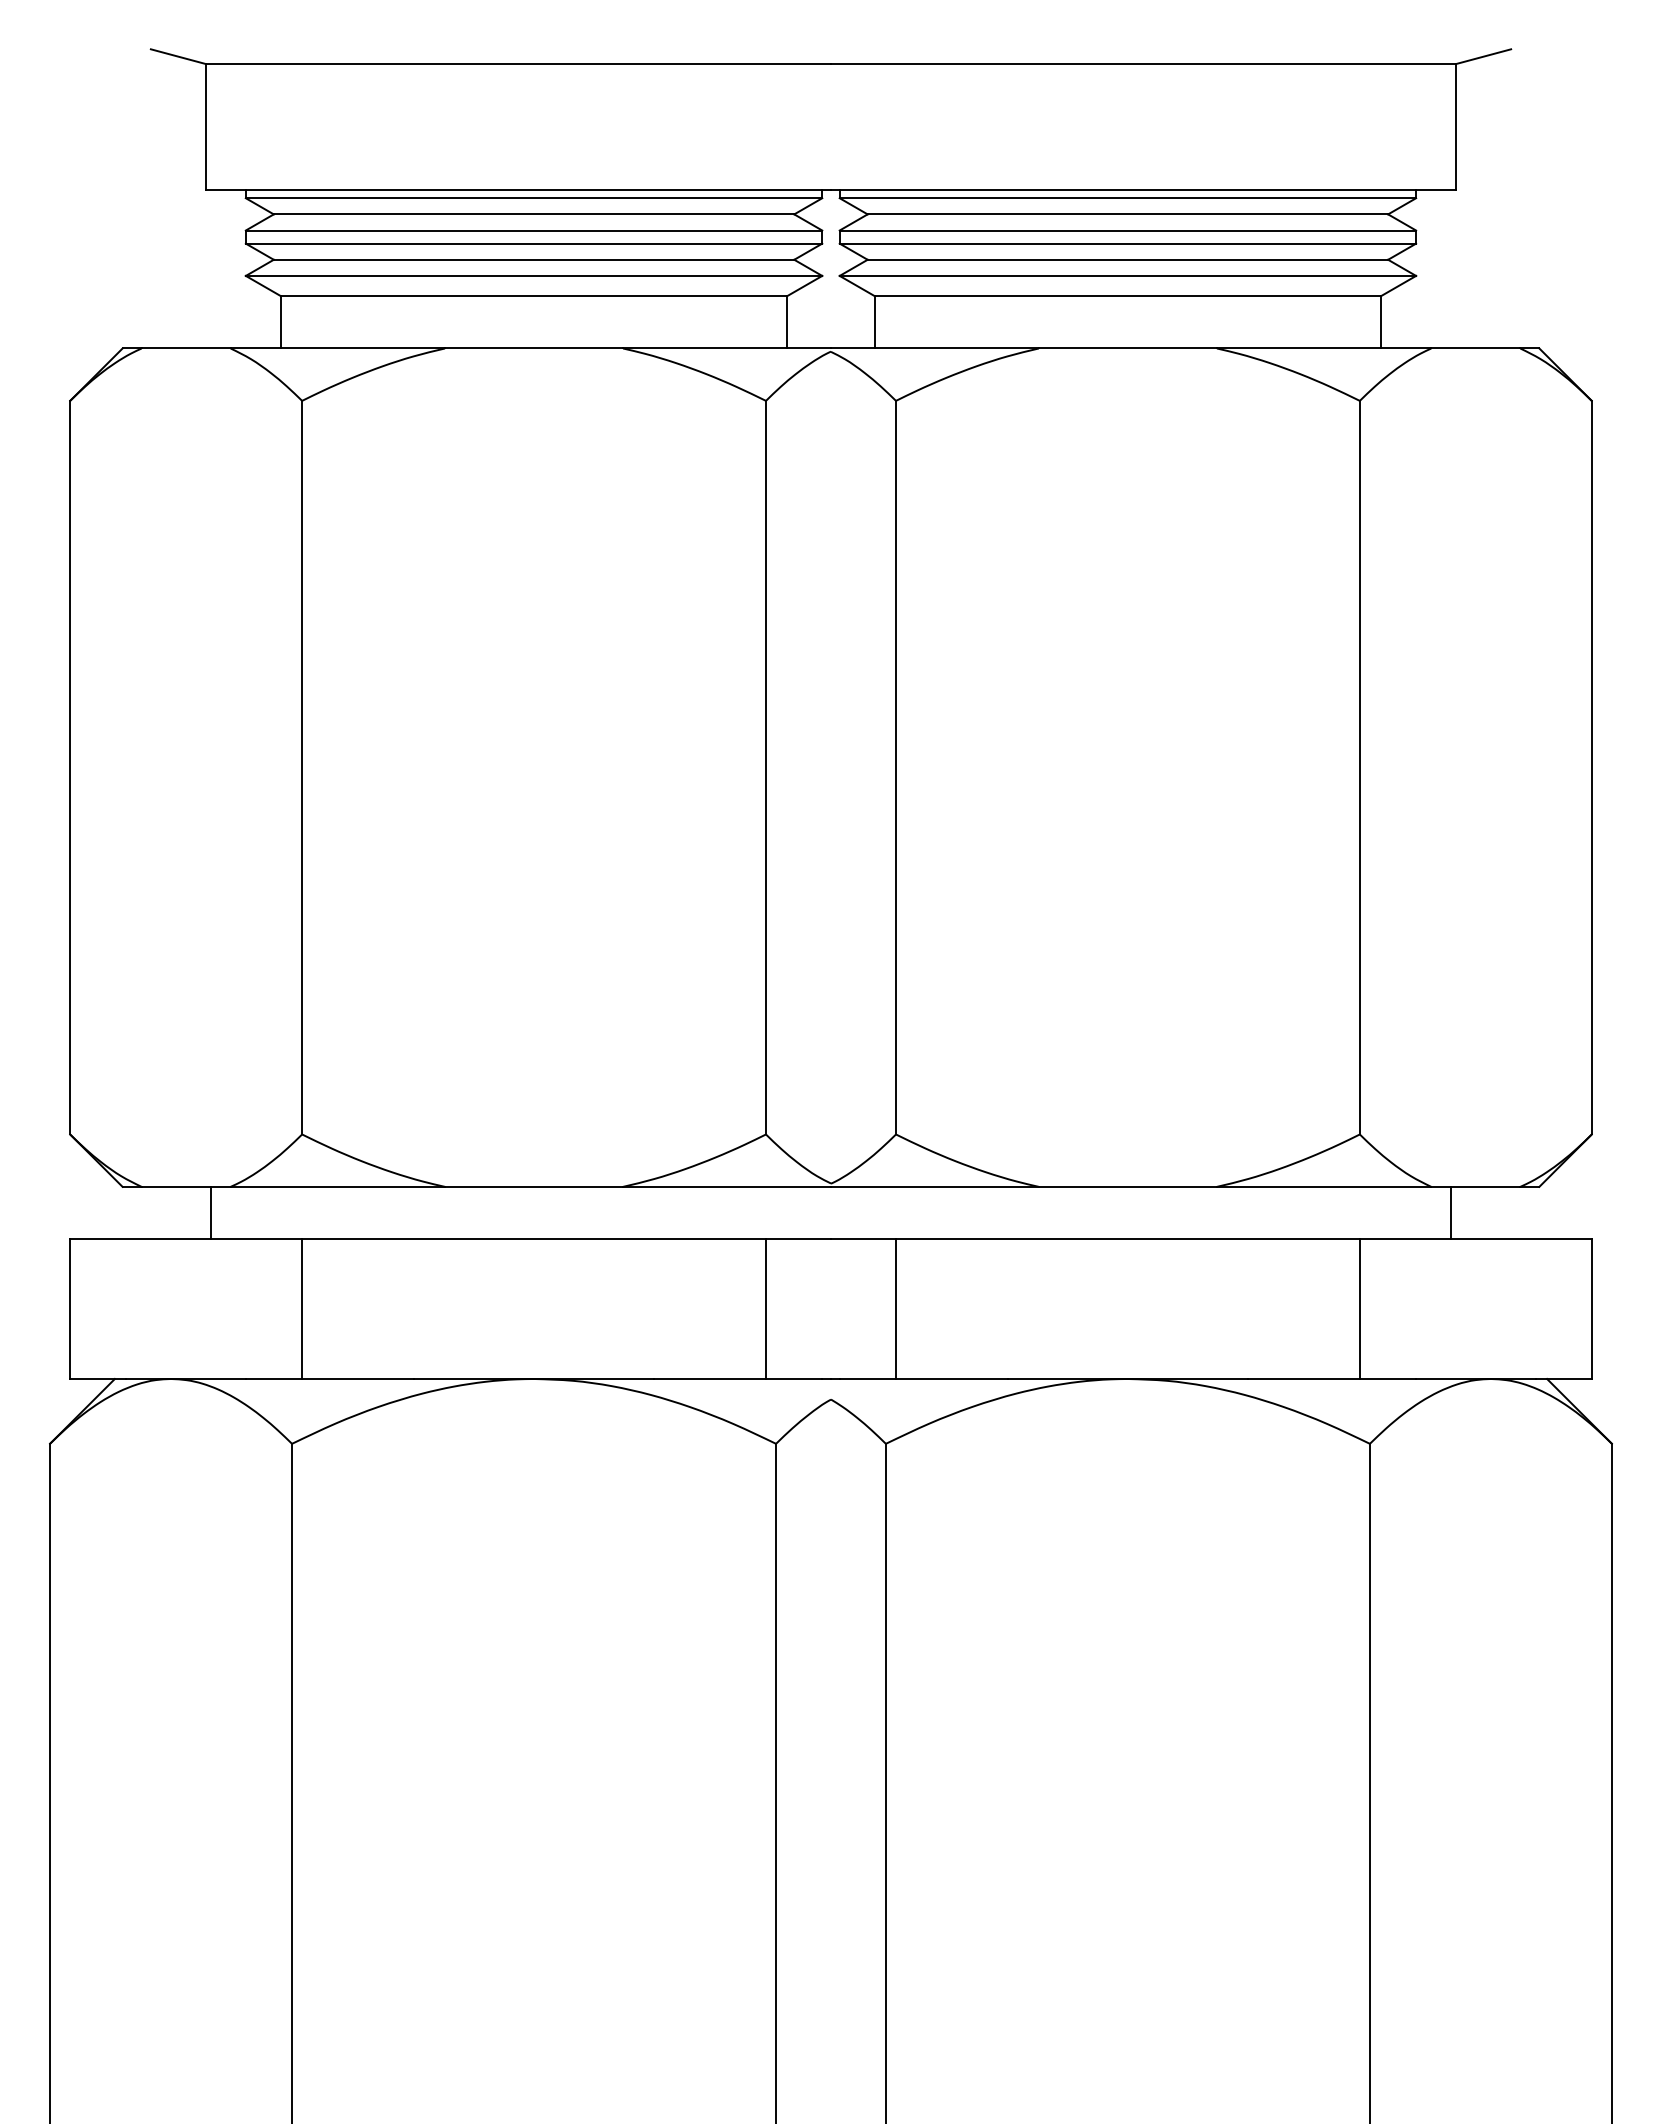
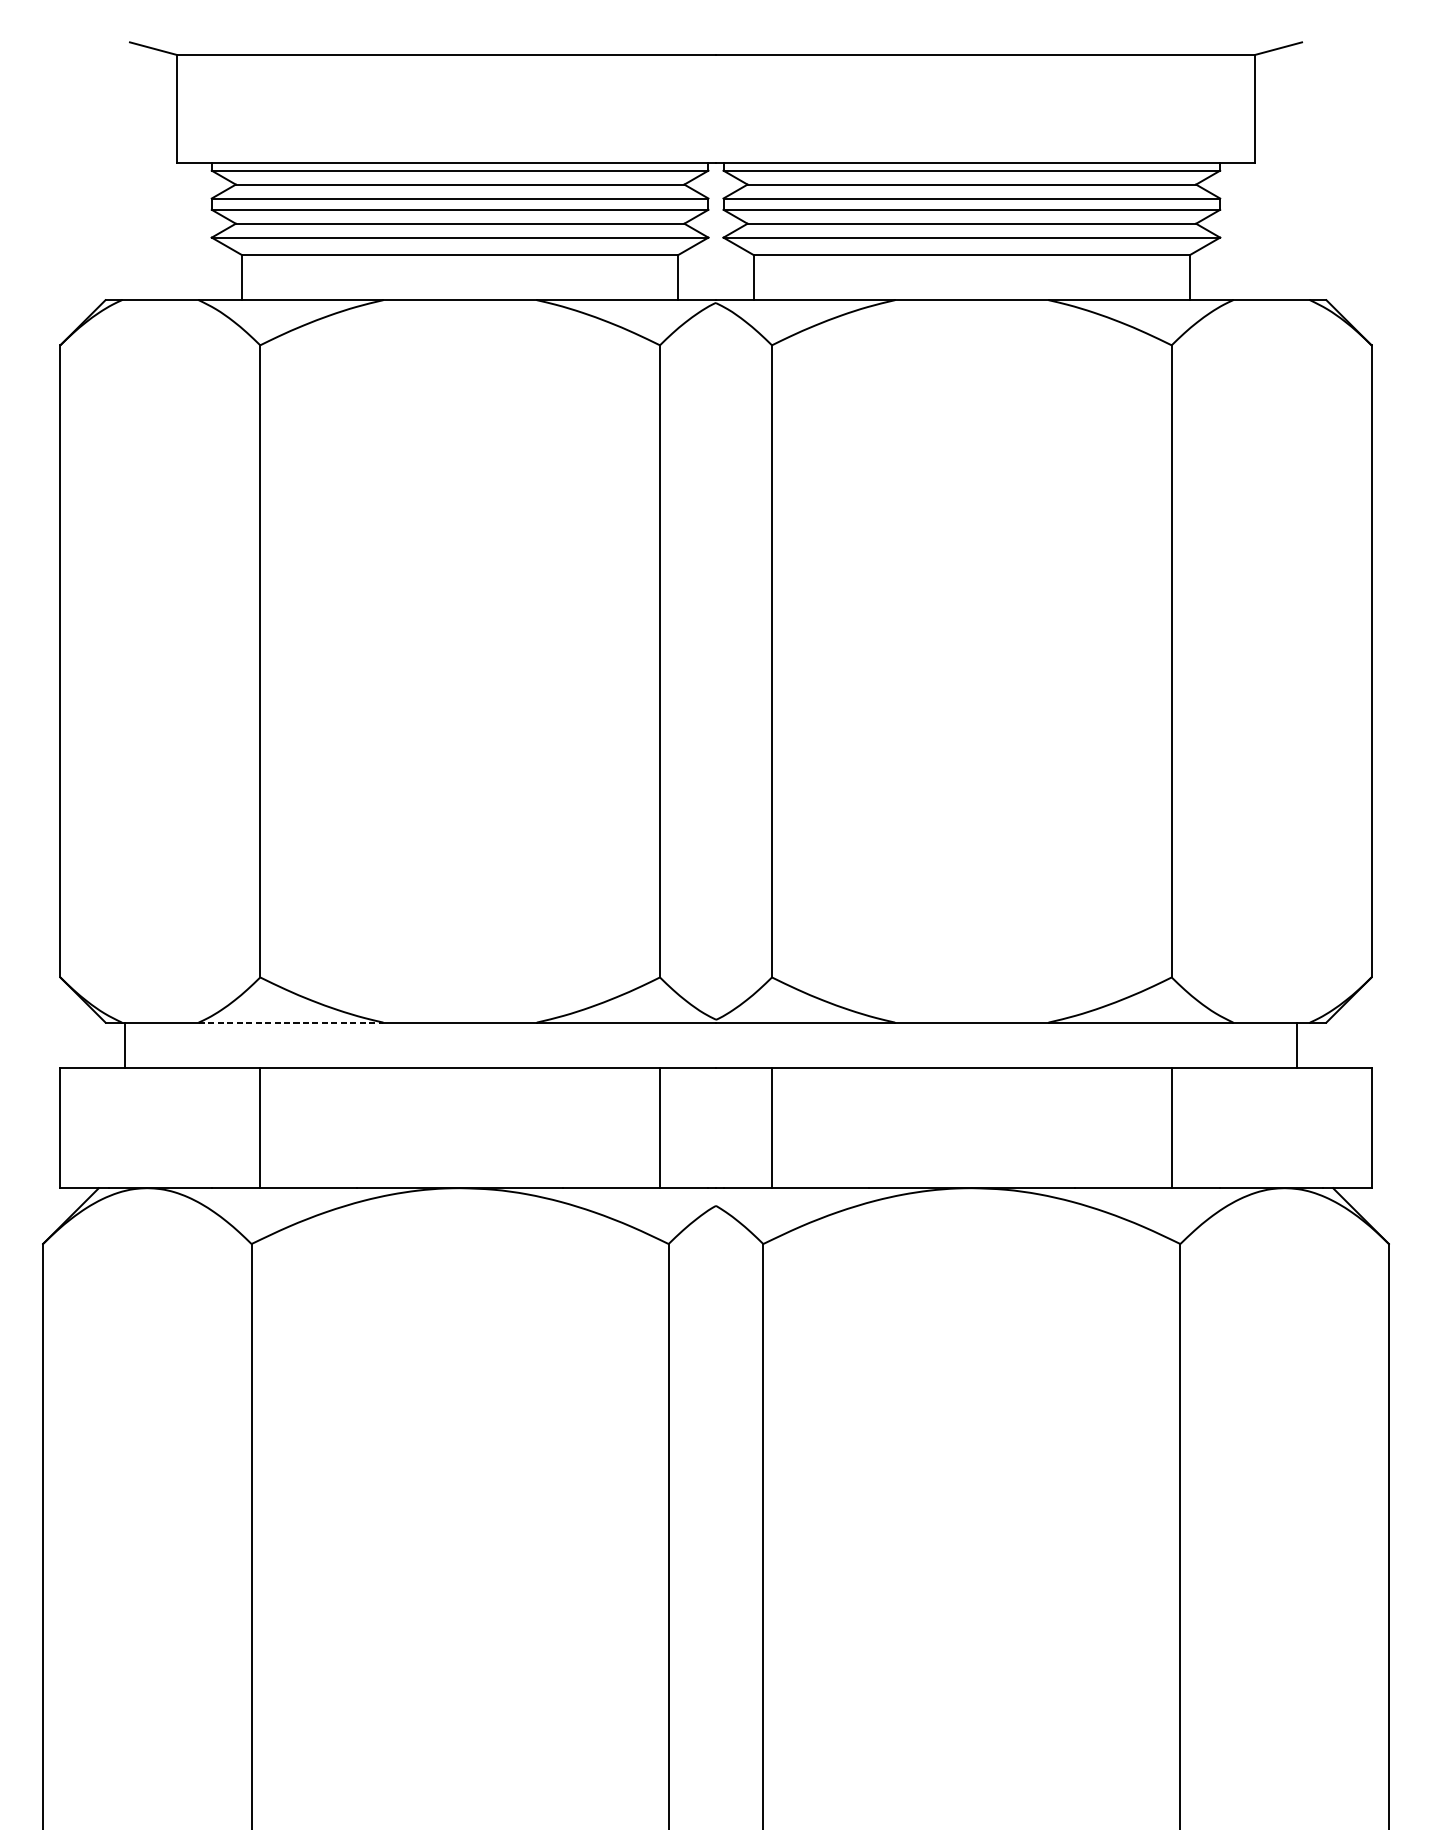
line: (338, 1186) -> (291, 1022), solid -> dashed
line: (210, 1212) -> (124, 1044), moved
line: (1451, 1212) -> (1297, 1044), moved

